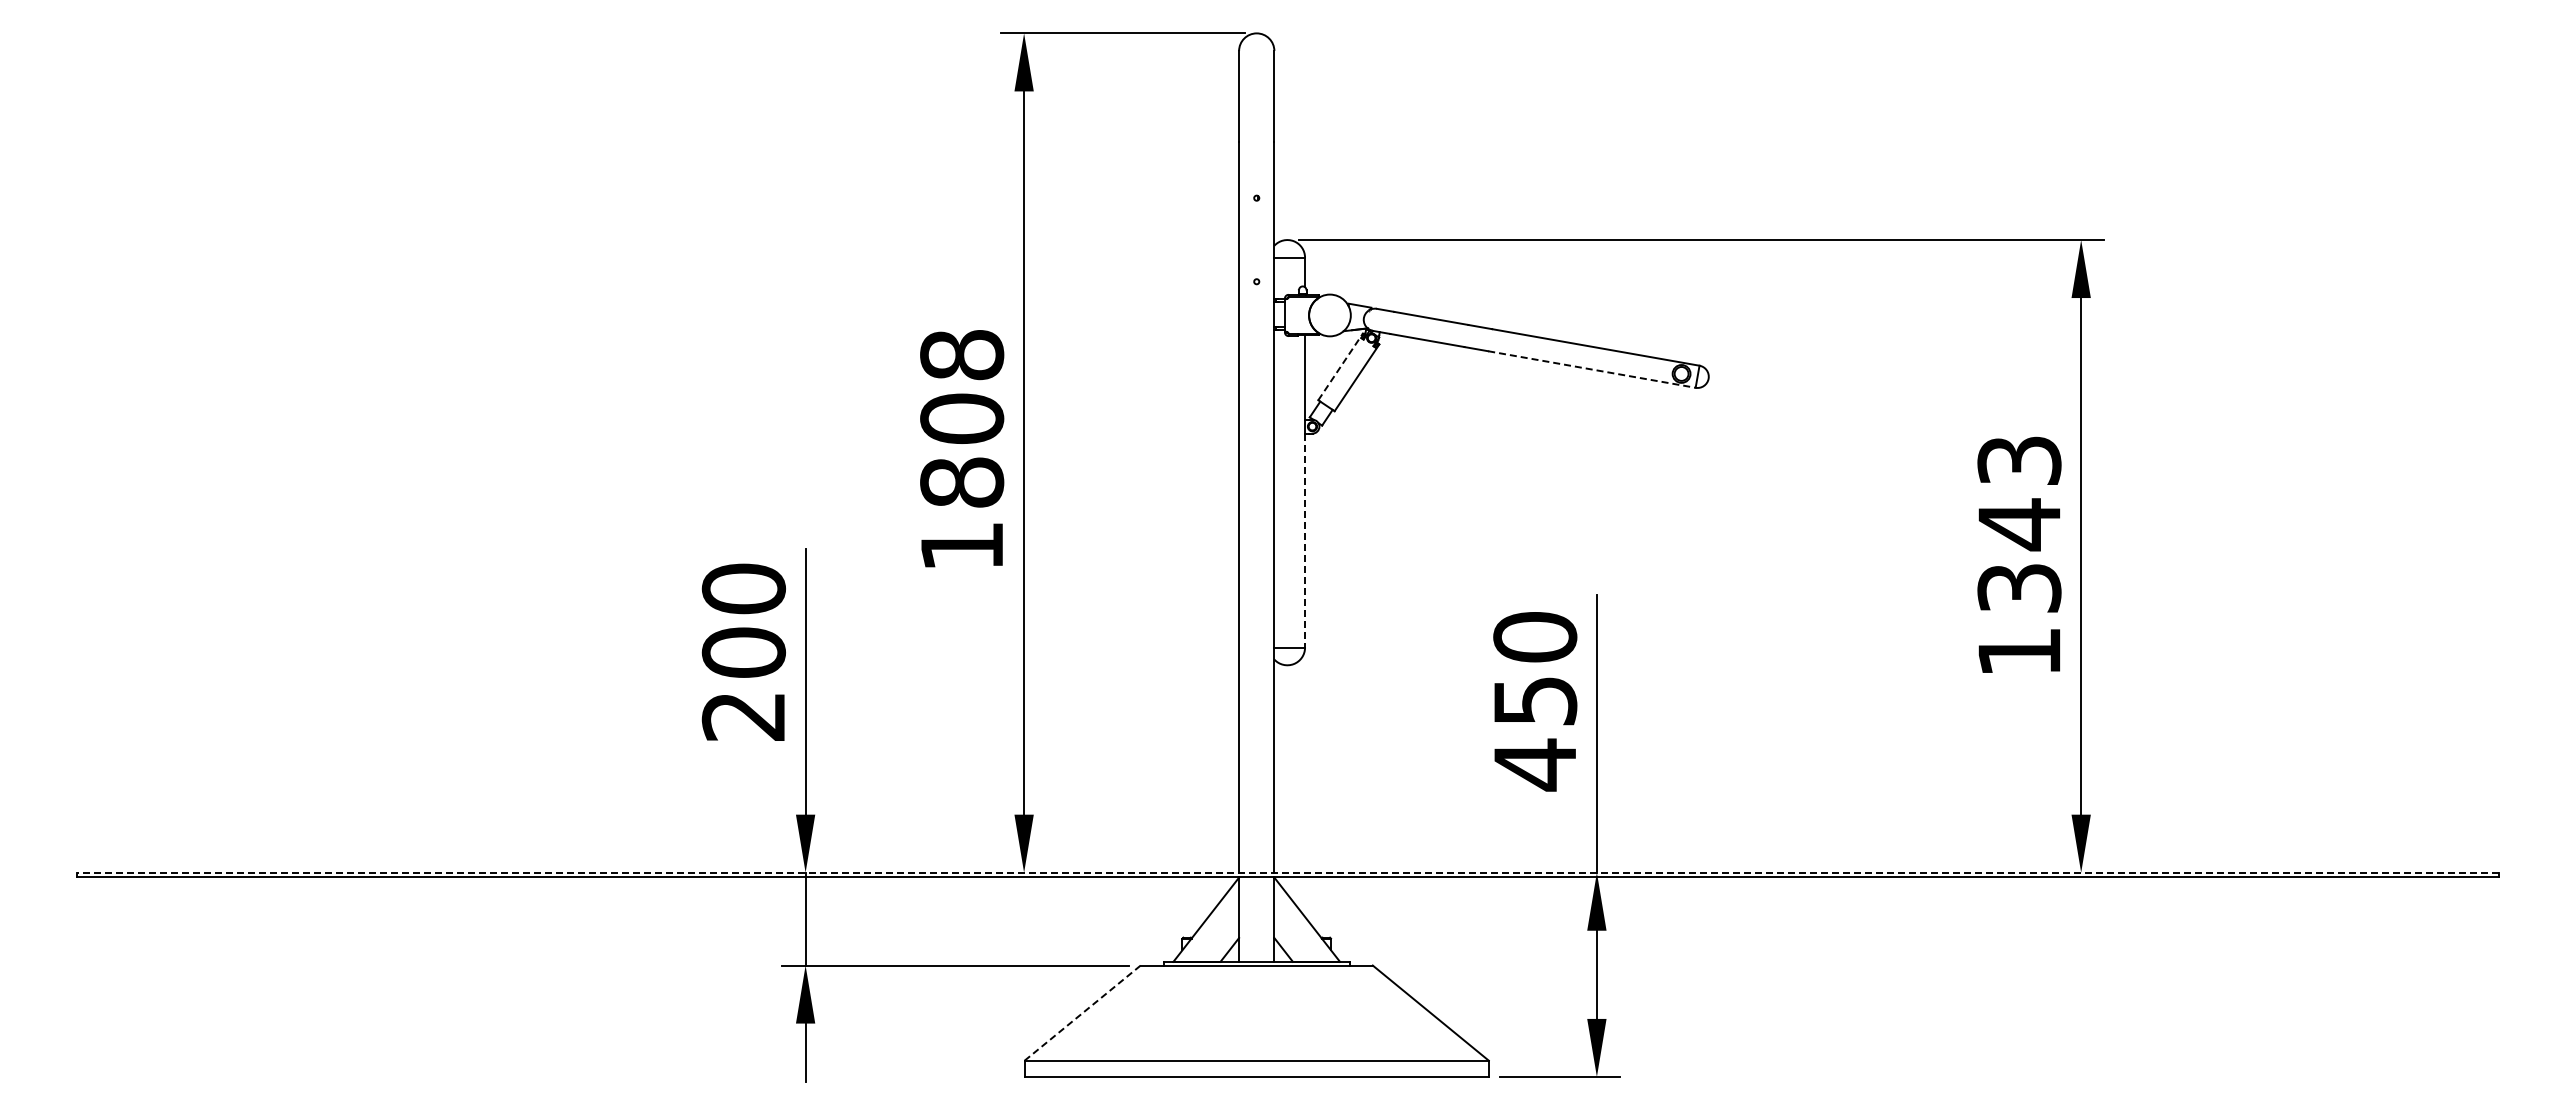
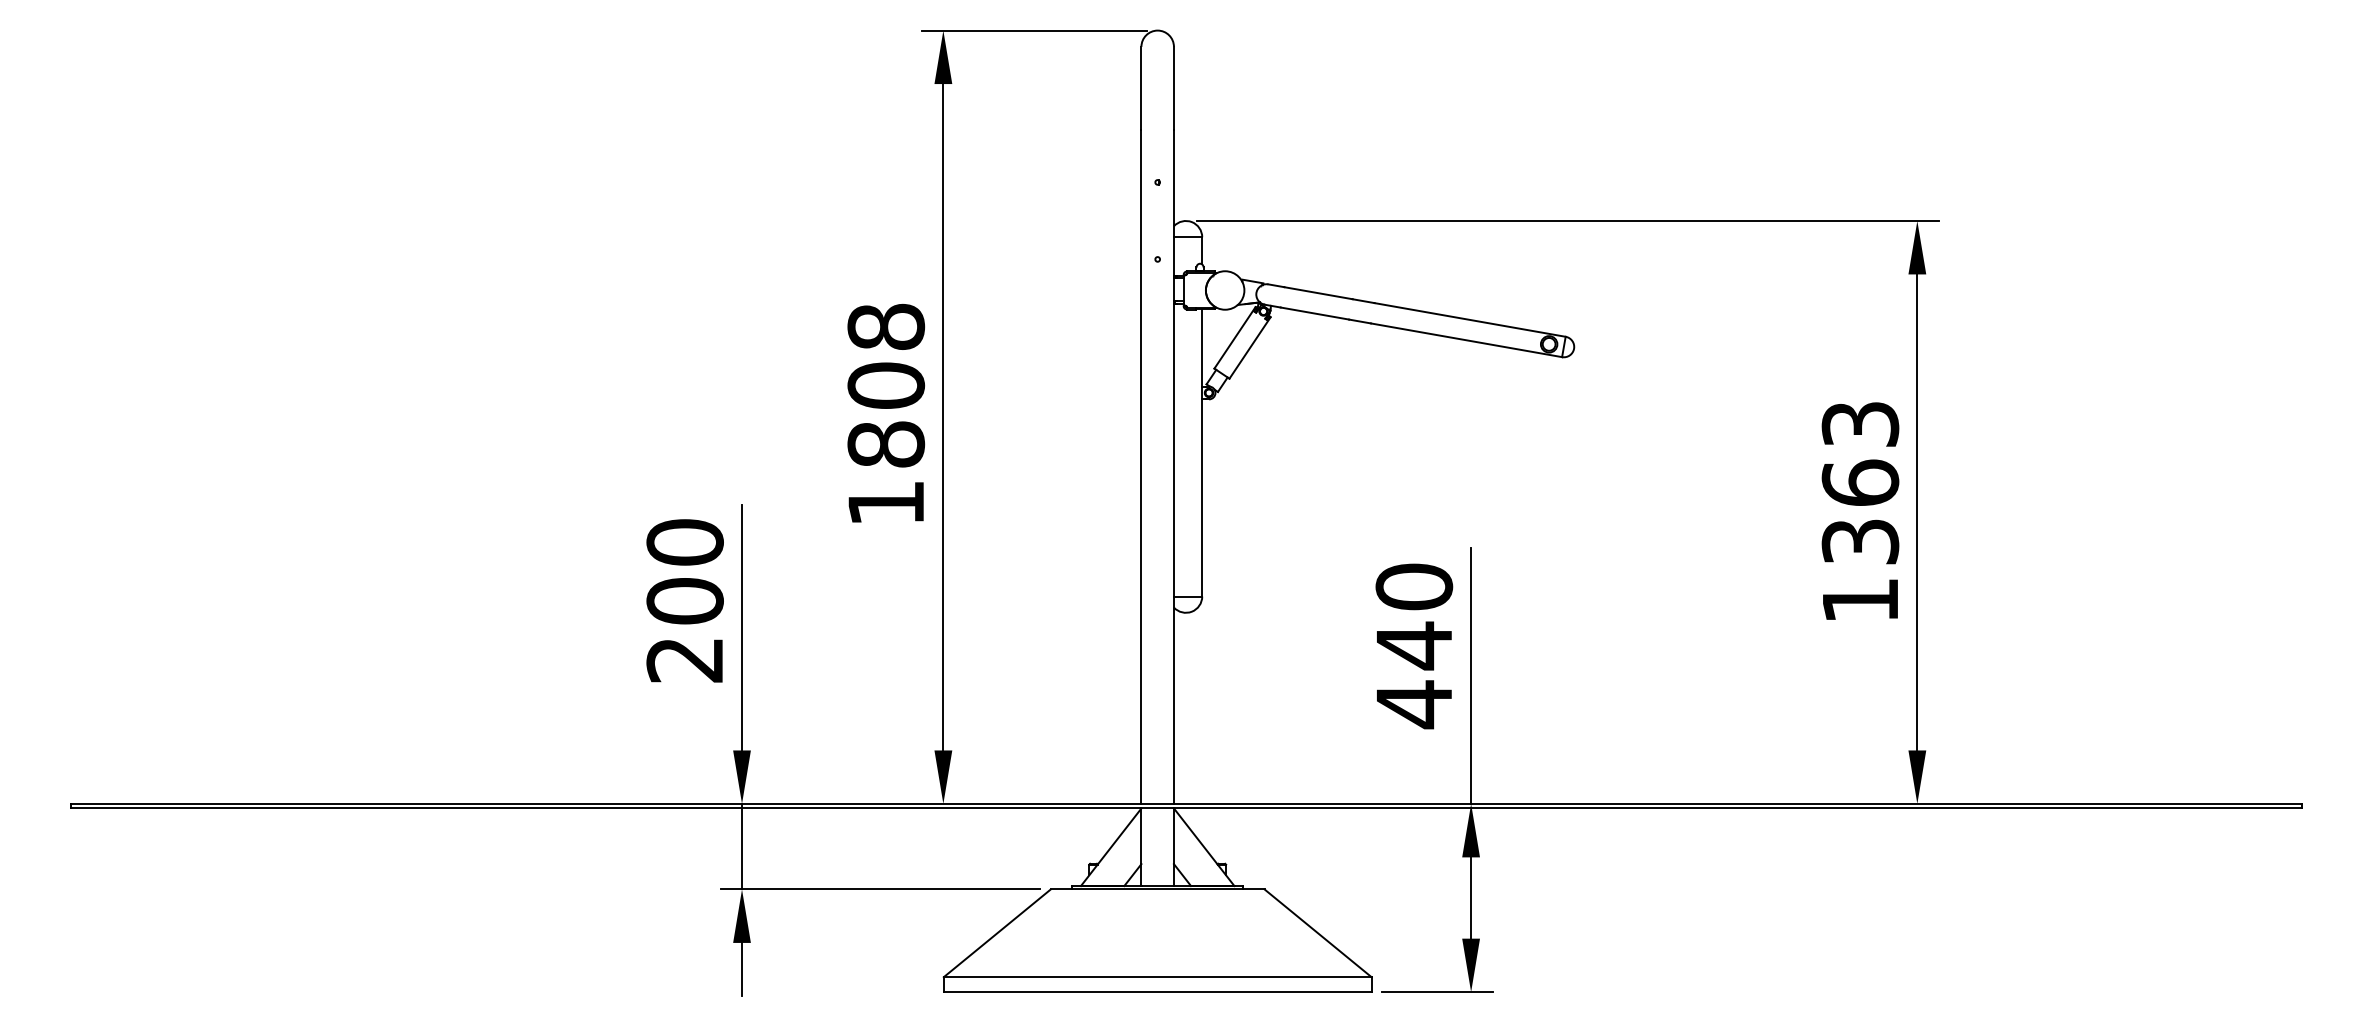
line: (1340, 366) -> (1234, 337), dashed -> solid
line: (1592, 369) -> (1467, 340), dashed -> solid
text: (2019, 524) -> (1860, 483), 1343 -> 1363
line: (1305, 541) -> (1202, 498), dashed -> solid
text: (1535, 700) -> (1414, 645), 450 -> 440
line: (1287, 872) -> (1186, 803), dashed -> solid
line: (1083, 1012) -> (998, 932), dashed -> solid

